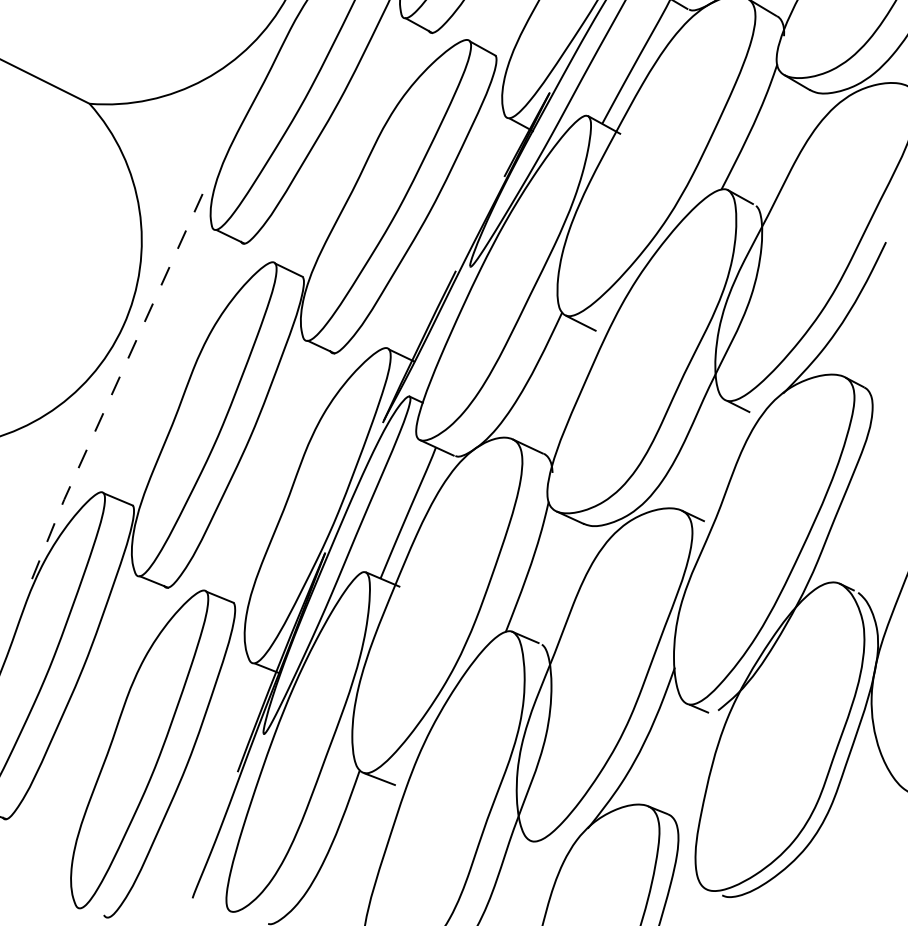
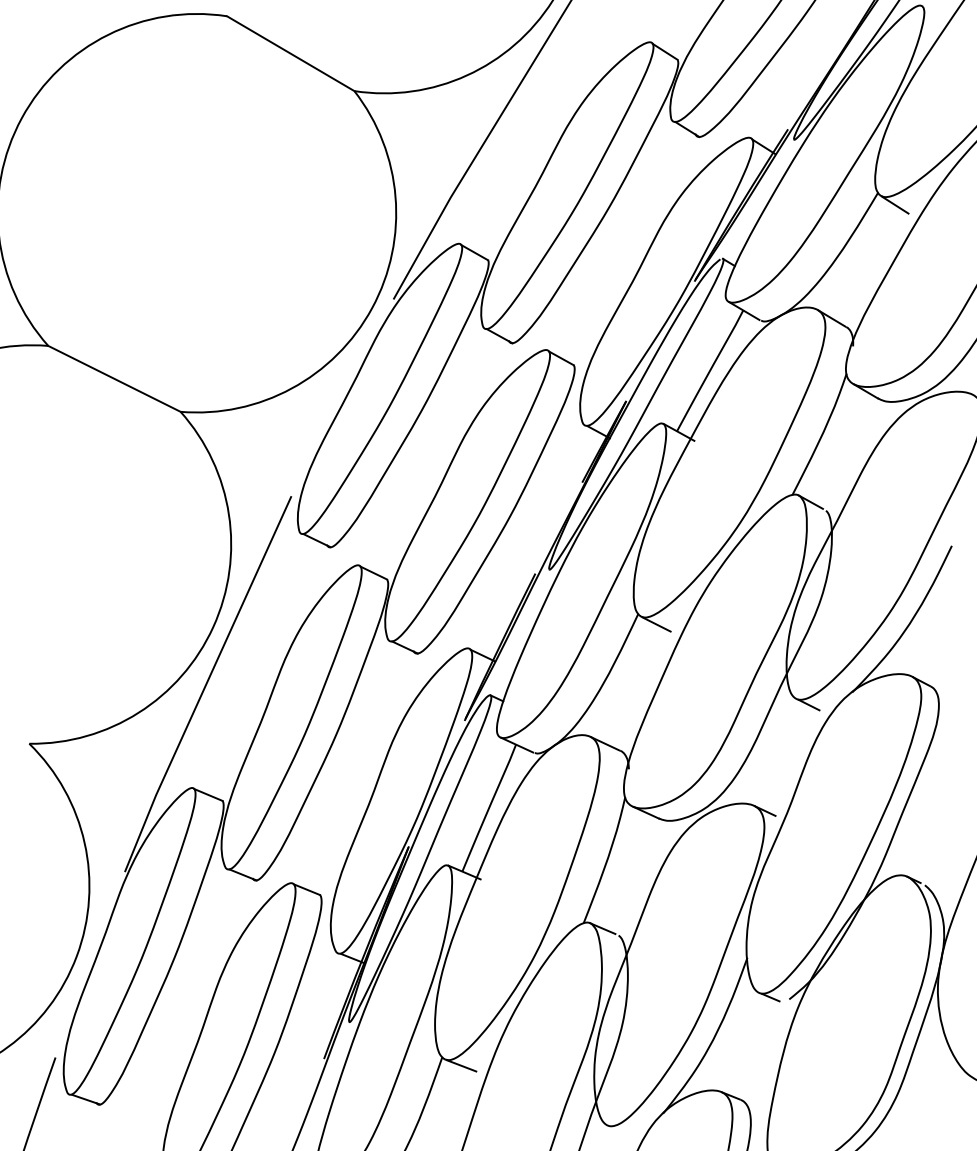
line: (116, 384) -> (206, 683), dashed -> solid

